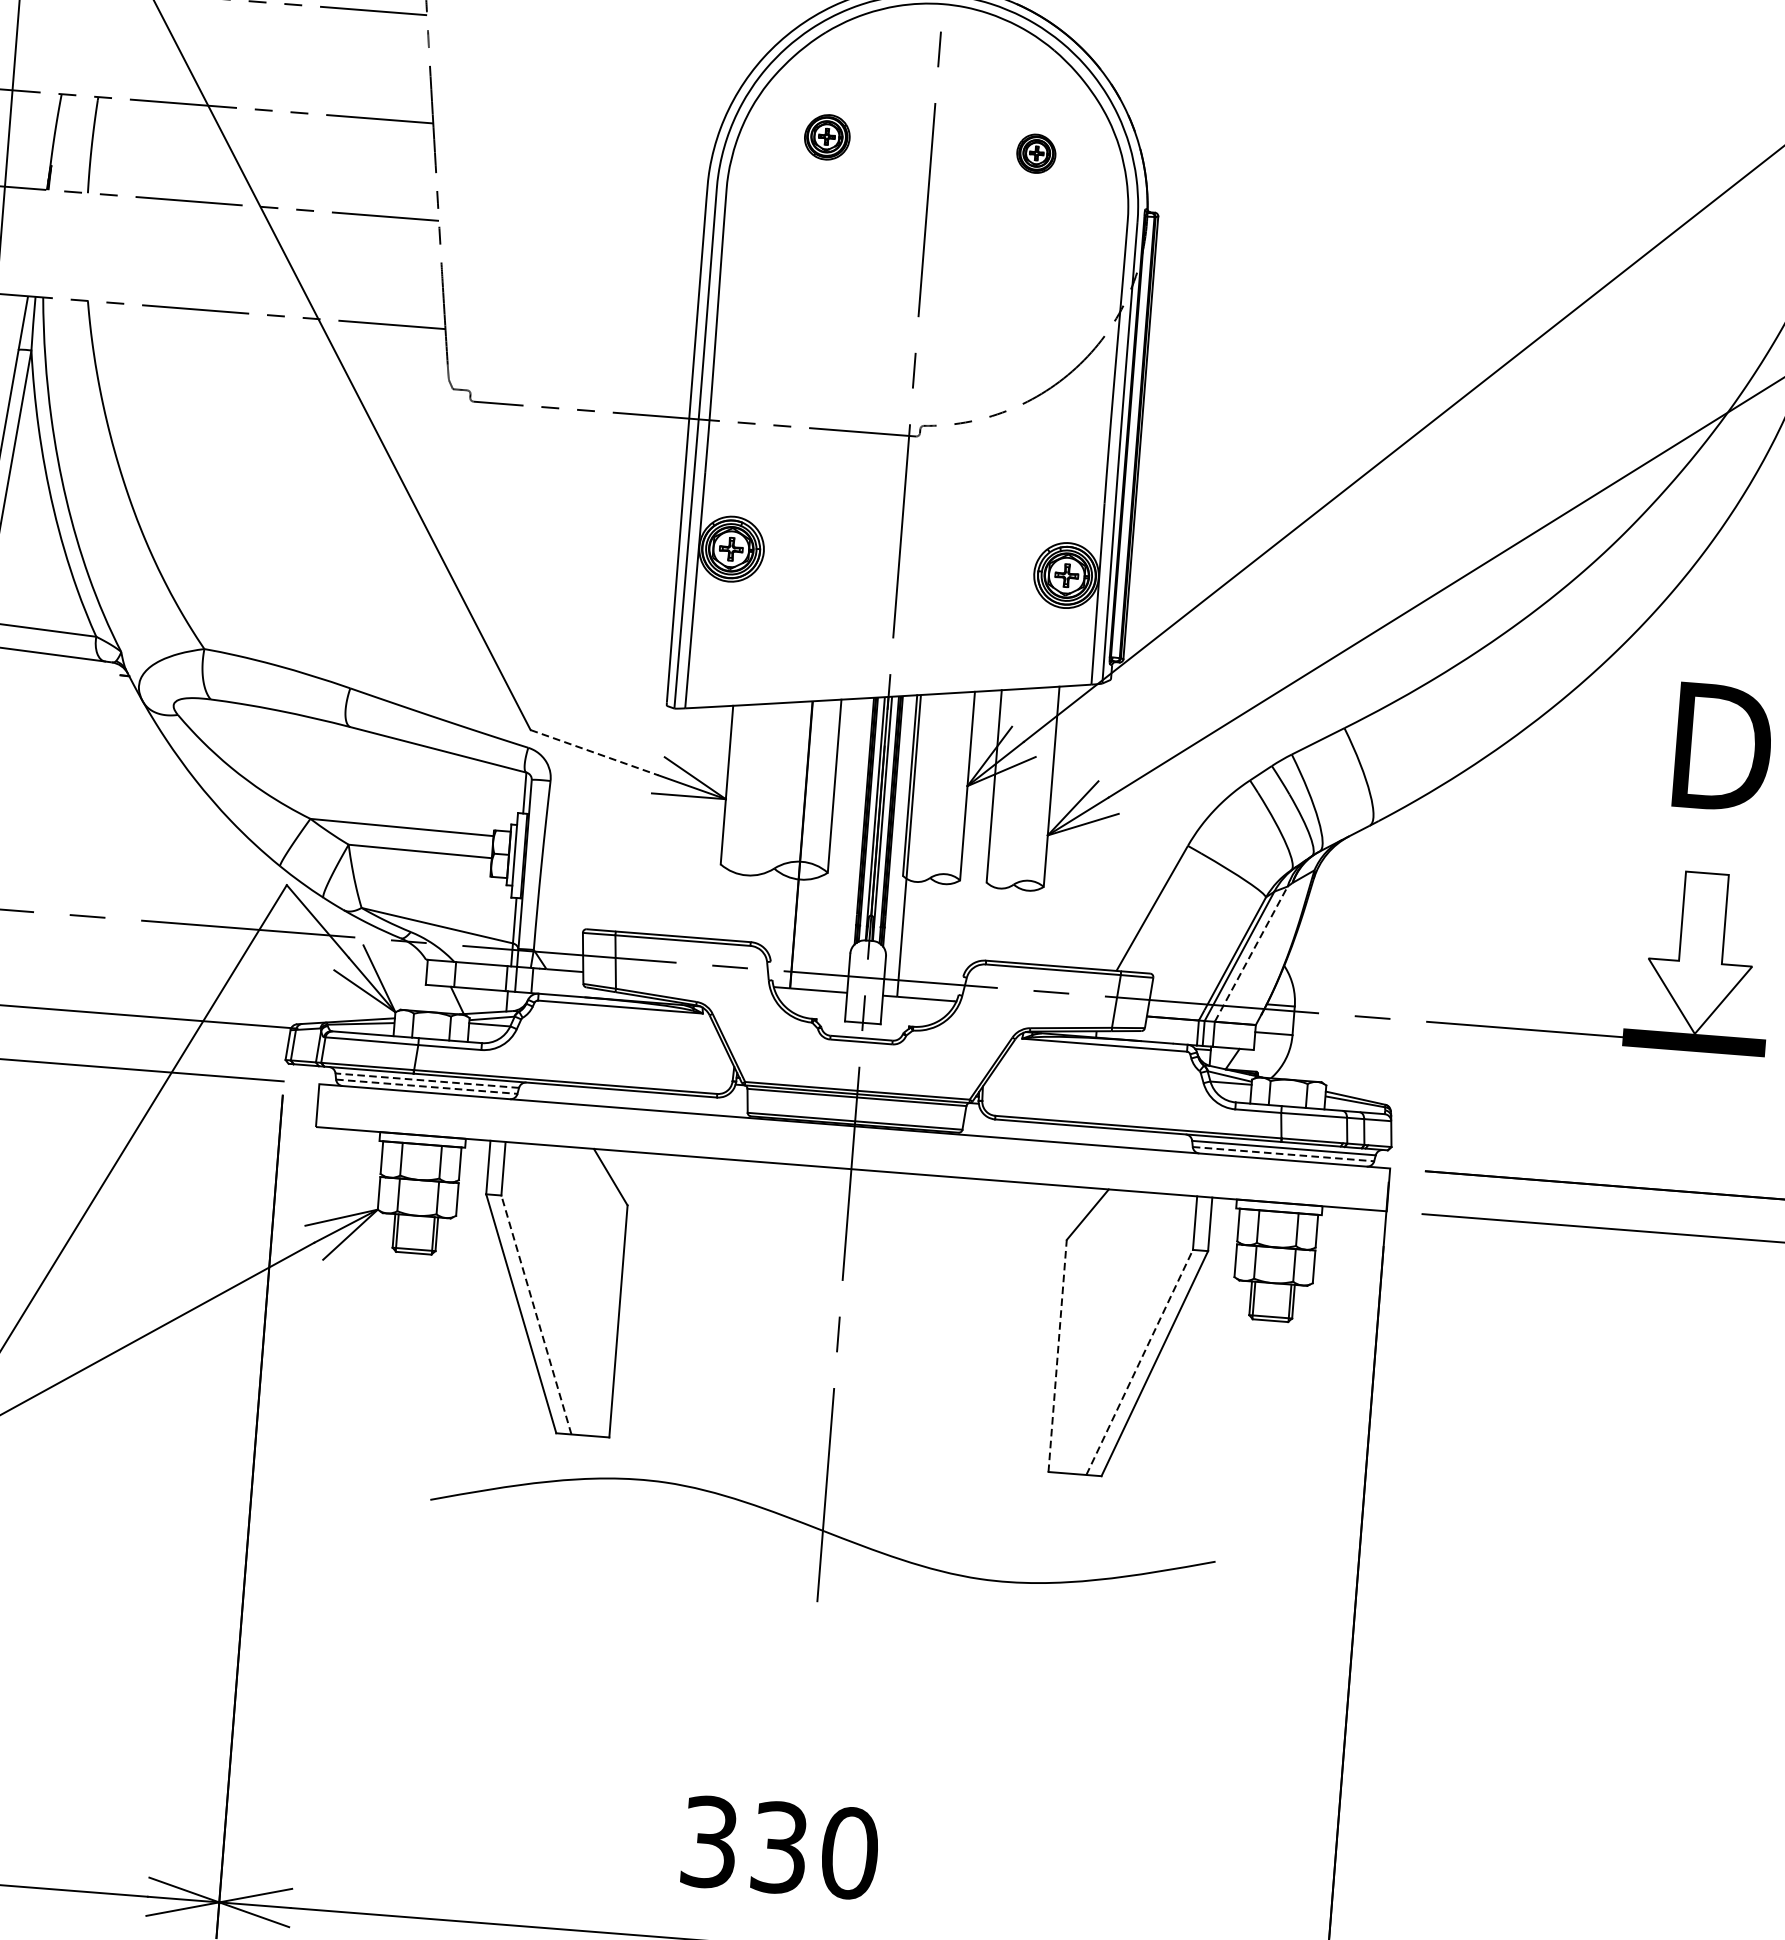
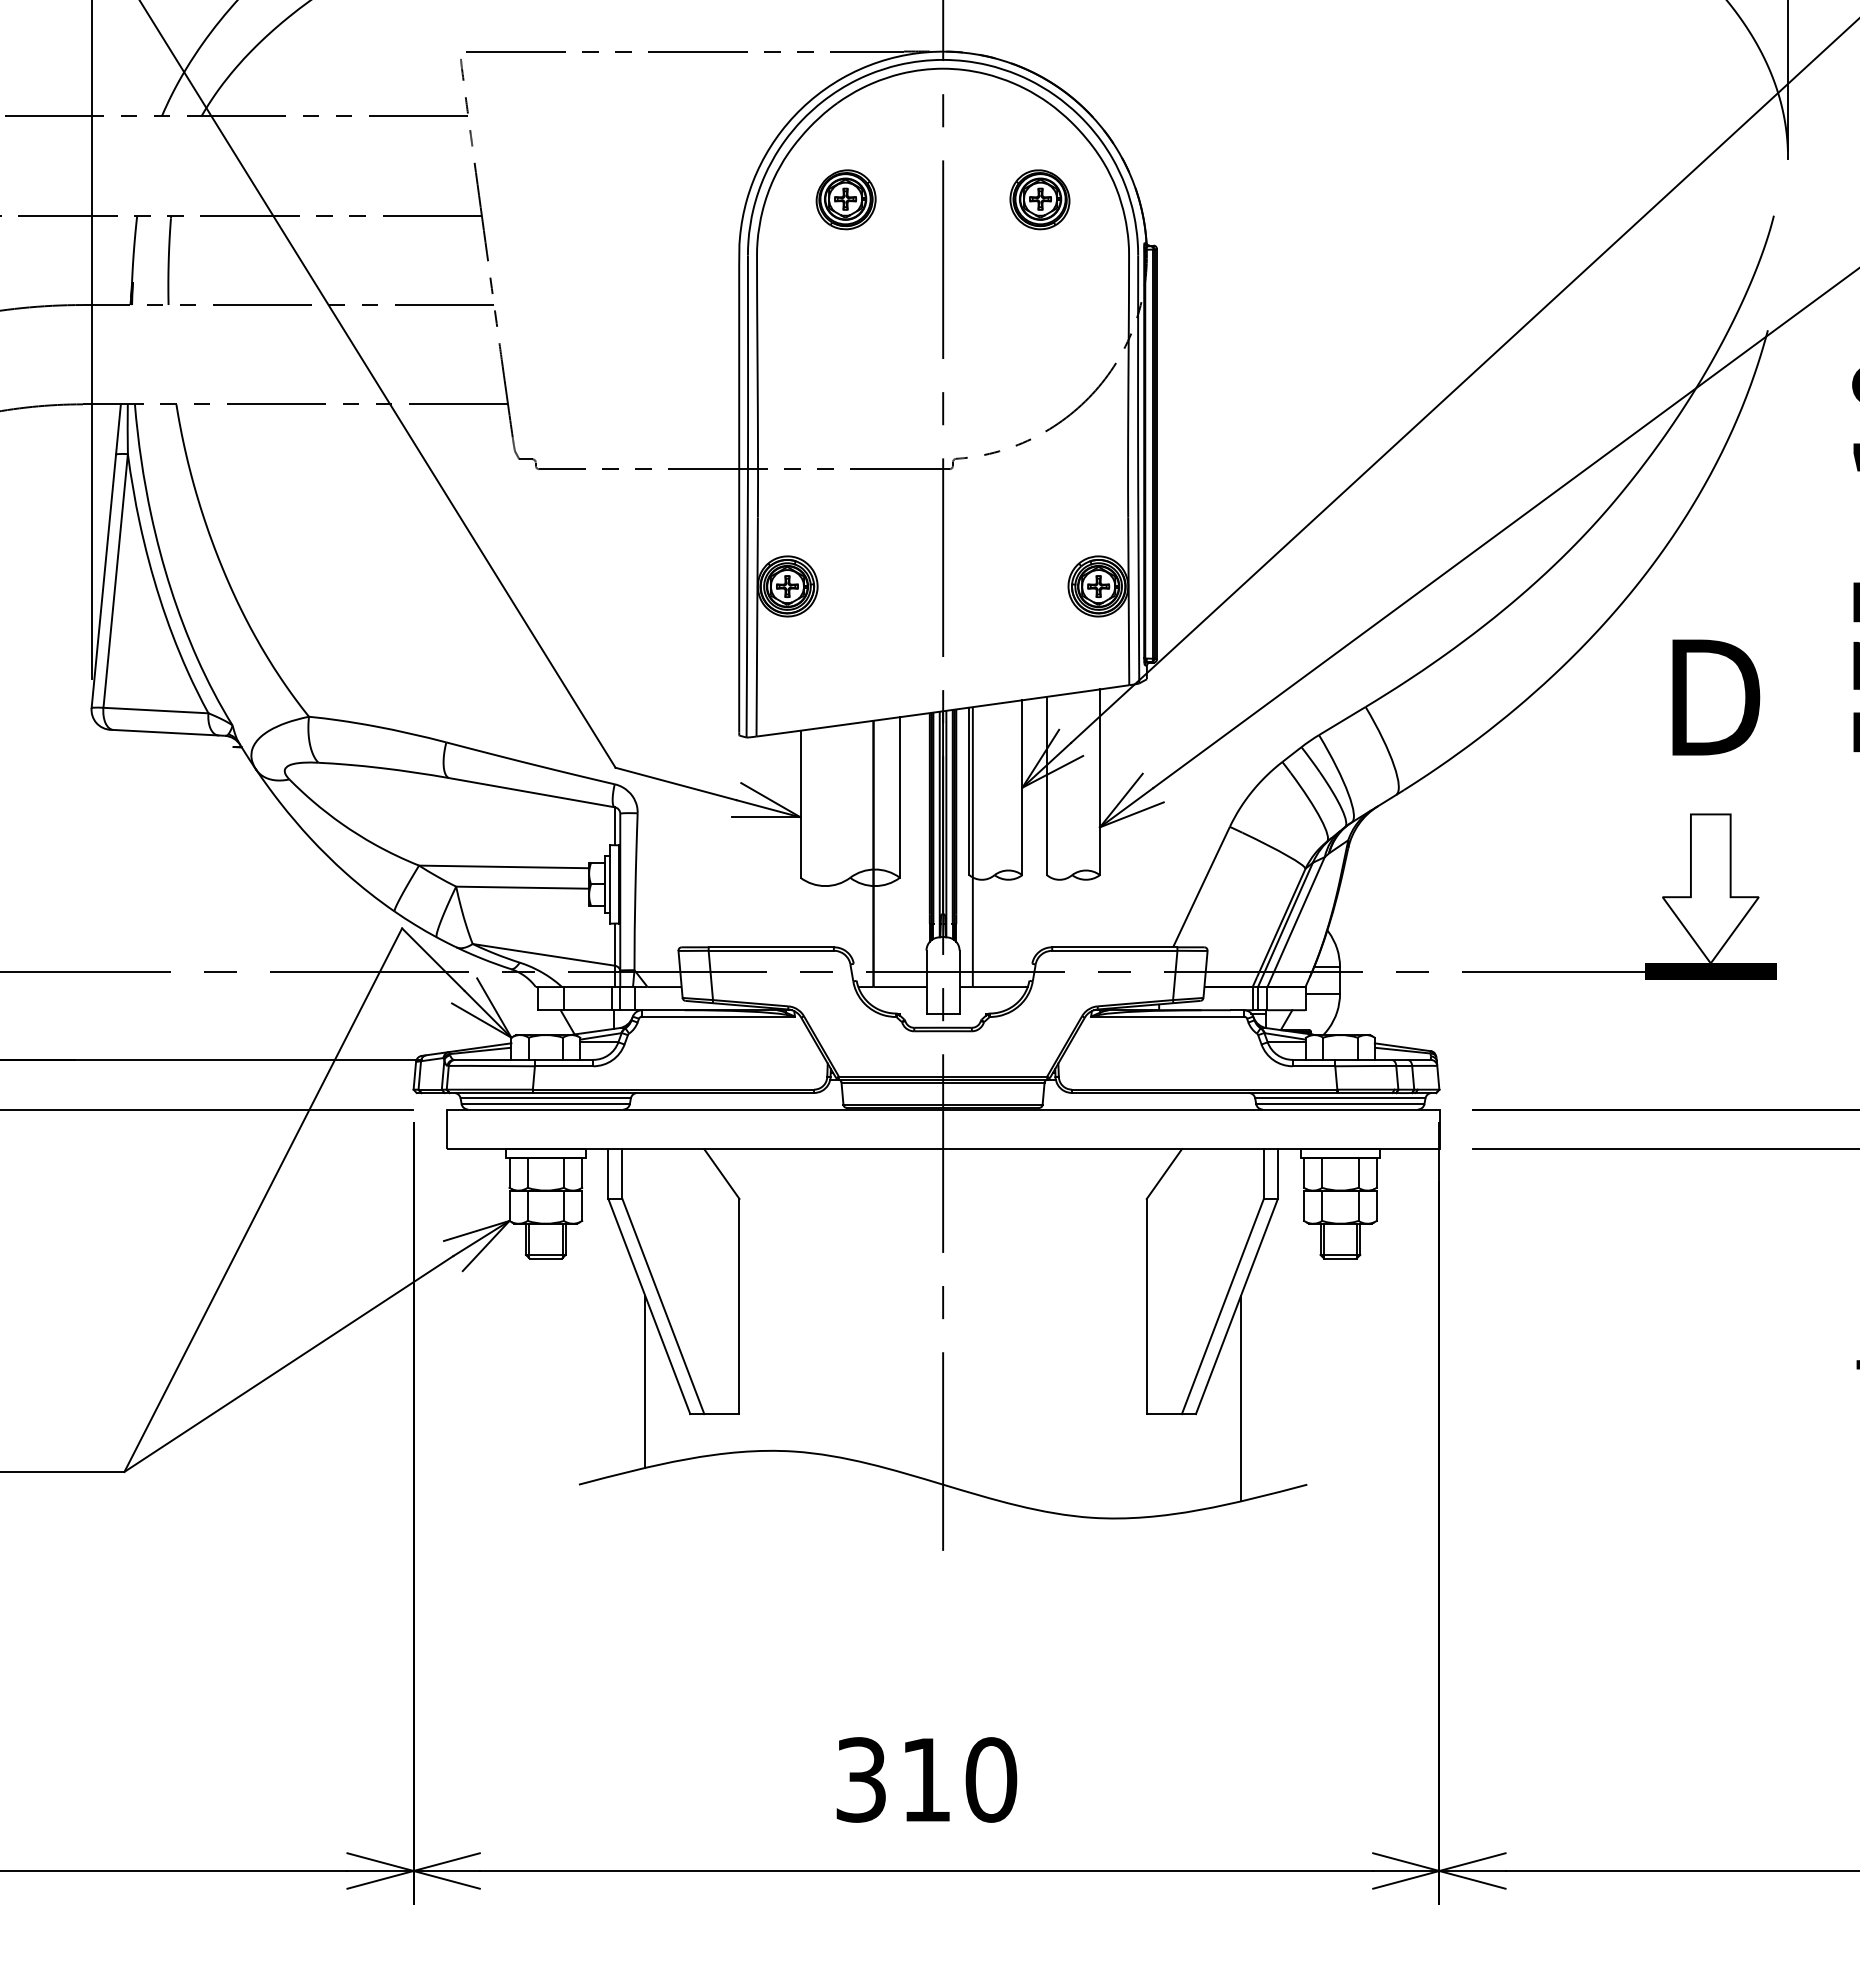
part: (826, 136) -> (845, 199), size x1.43
part: (1035, 153) -> (1039, 199), size x1.67
line: (594, 752) -> (676, 783), dashed -> solid
line: (1251, 953) -> (1296, 921), dashed -> solid
line: (426, 1080) -> (545, 1098), dashed -> solid
line: (427, 1087) -> (546, 1104), dashed -> solid
line: (1283, 1154) -> (1340, 1104), dashed -> solid
line: (536, 1314) -> (663, 1306), dashed -> solid
line: (1057, 1355) -> (1146, 1306), dashed -> solid
line: (1140, 1362) -> (1223, 1306), dashed -> solid
line: (510, 1394) -> (645, 1381), added
line: (1151, 1463) -> (1241, 1398), added
text: (778, 1847) -> (925, 1779), 330 -> 310

